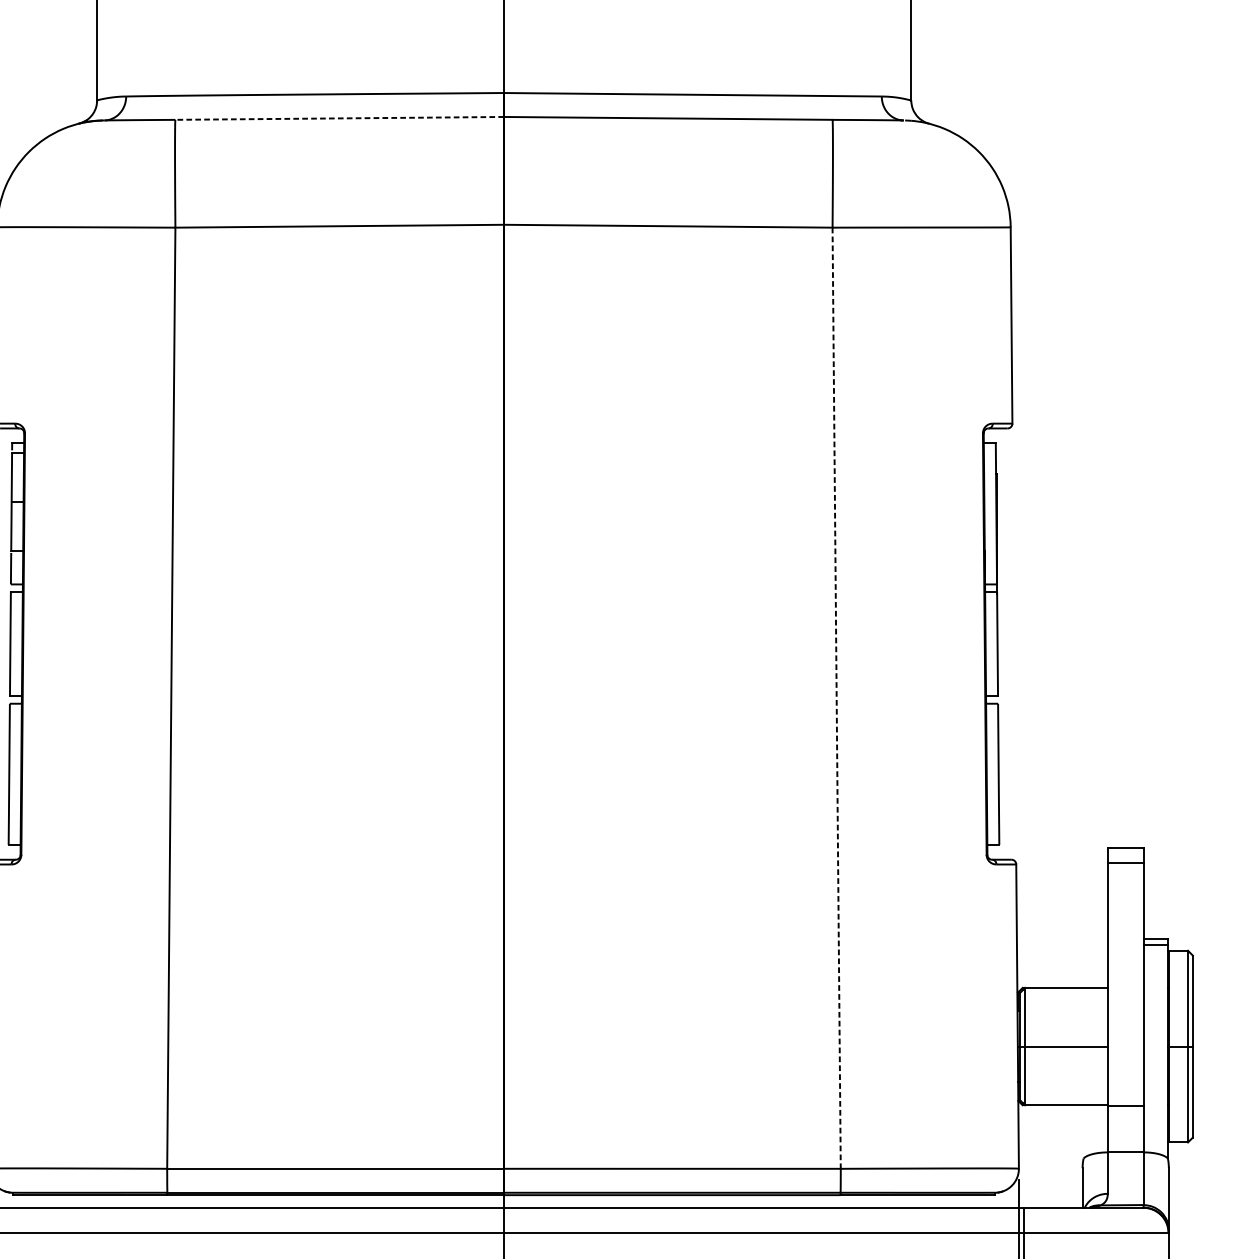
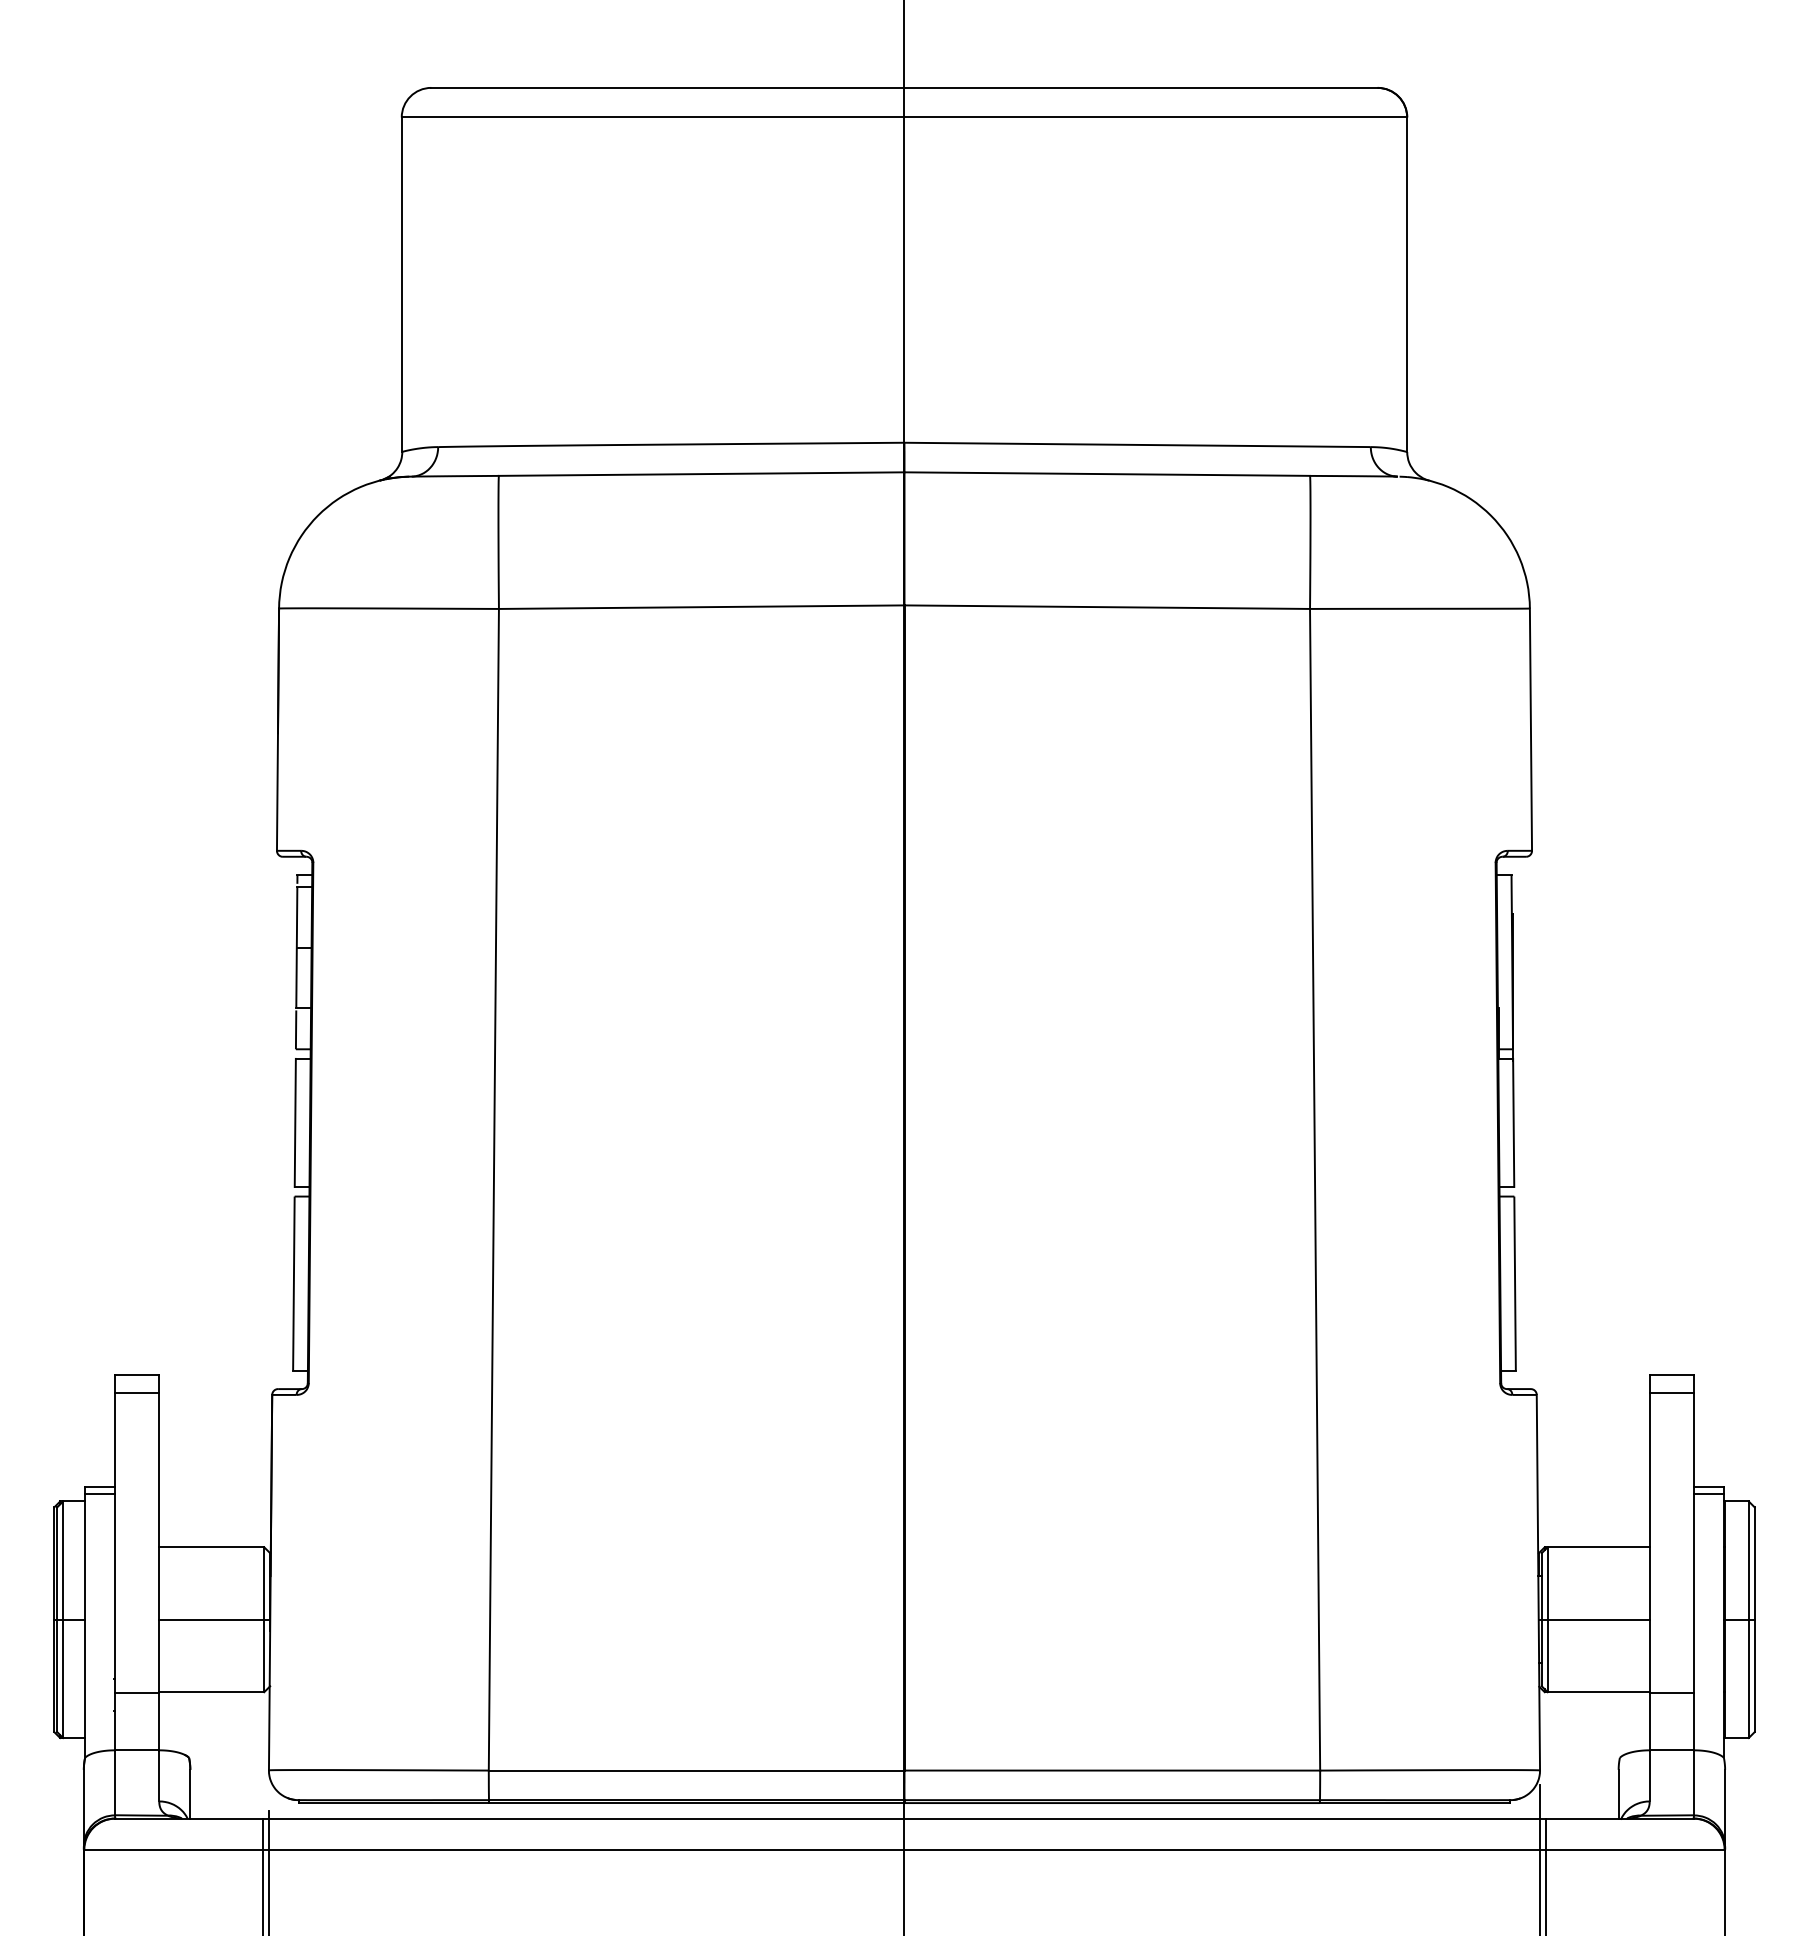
line: (339, 118) -> (701, 474), dashed -> solid
line: (836, 698) -> (1315, 1189), dashed -> solid

